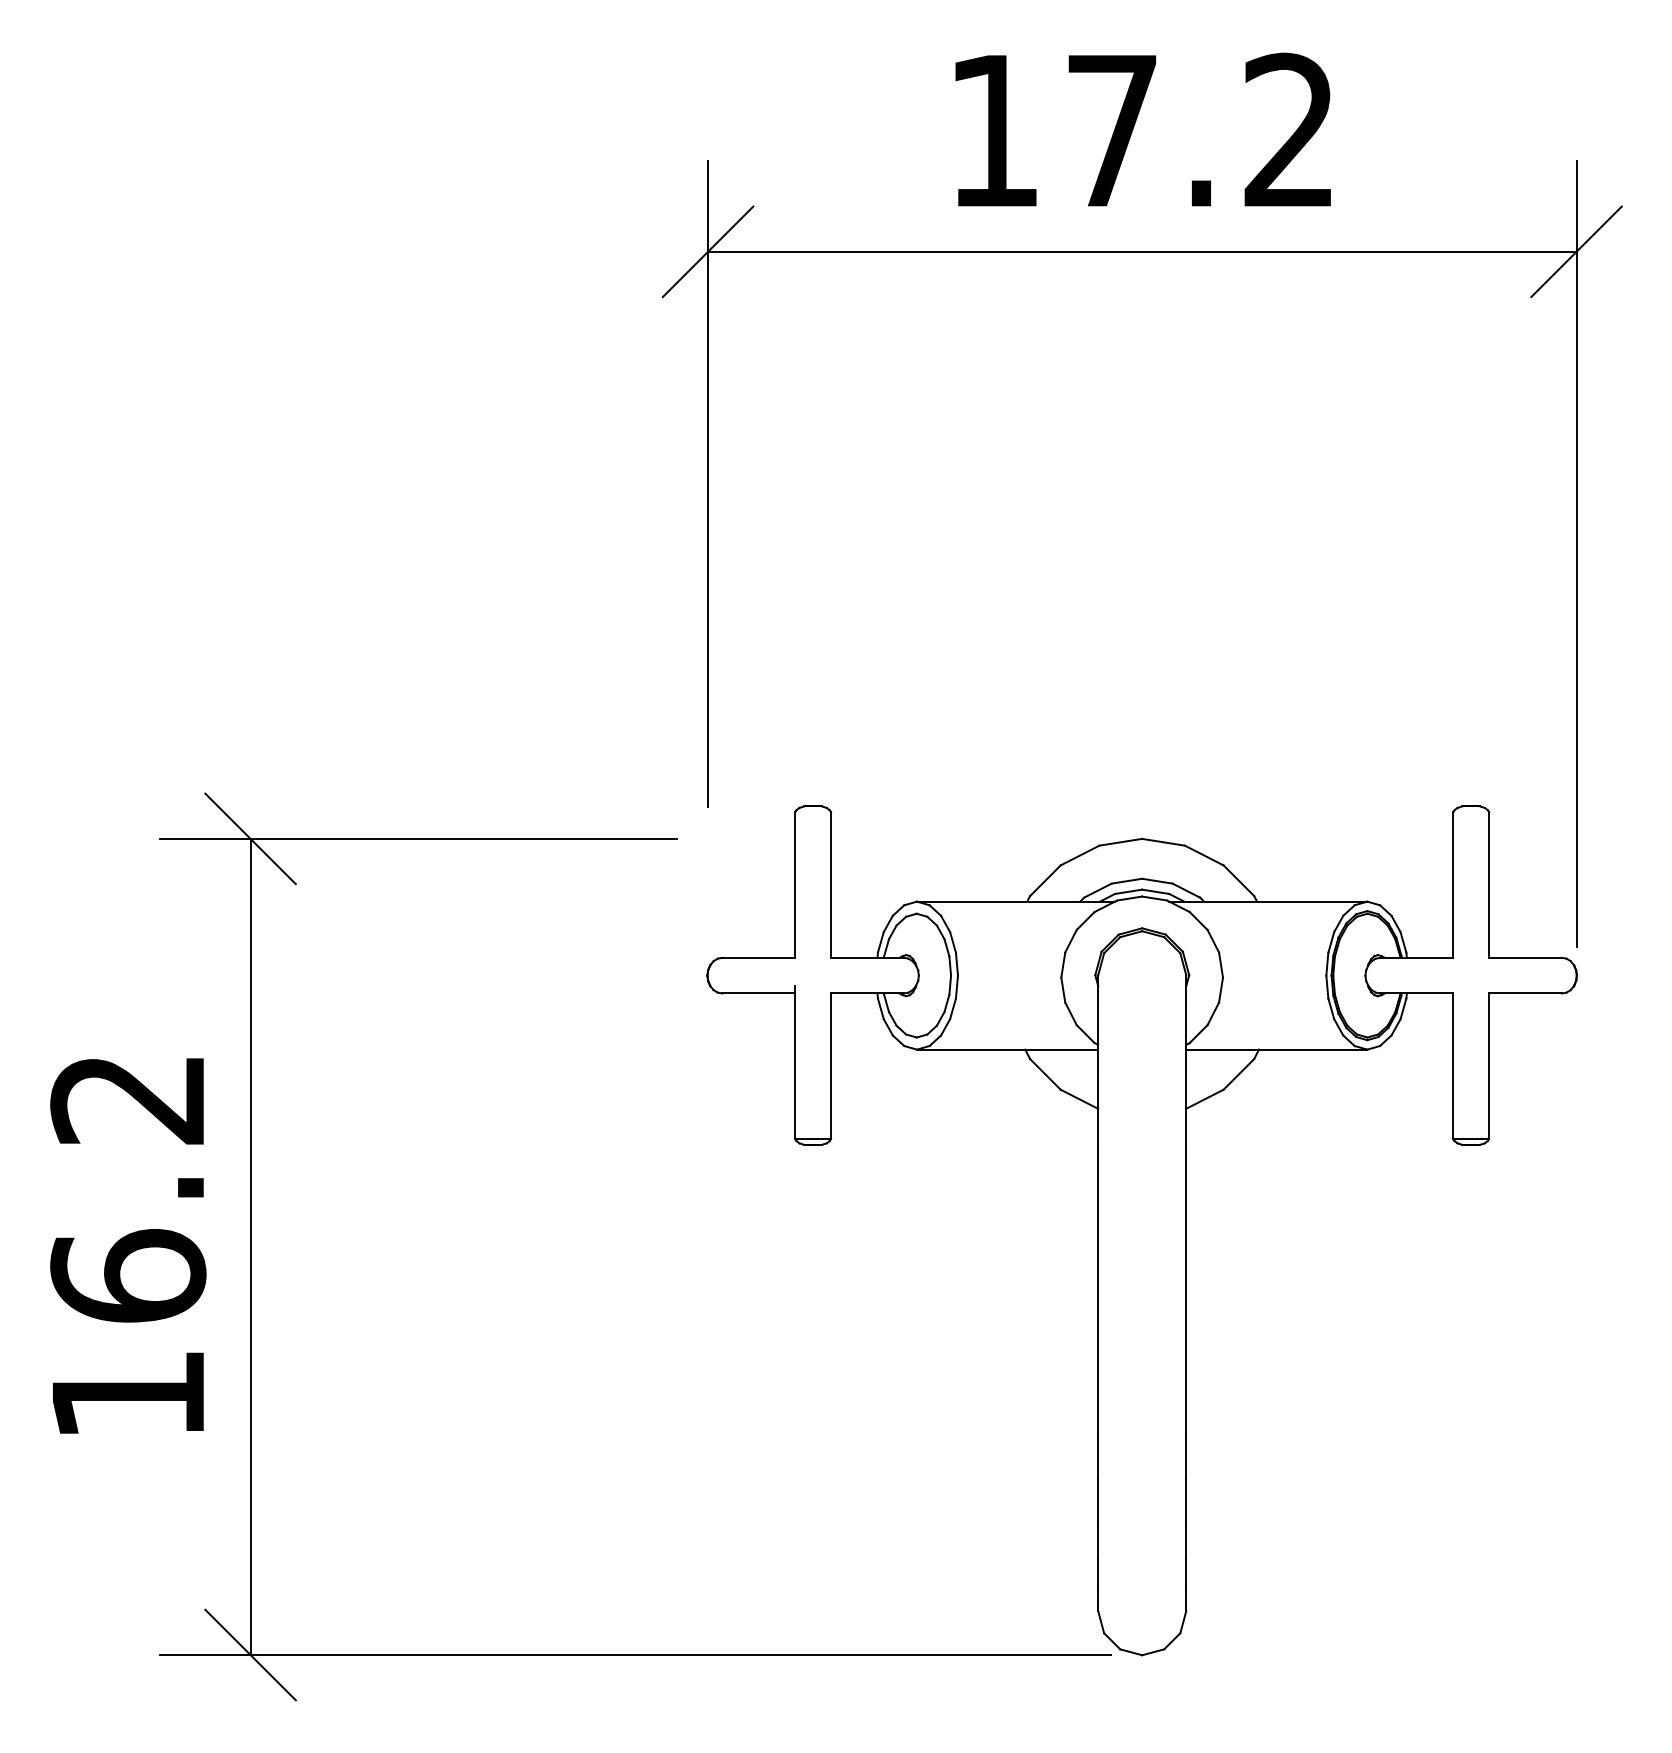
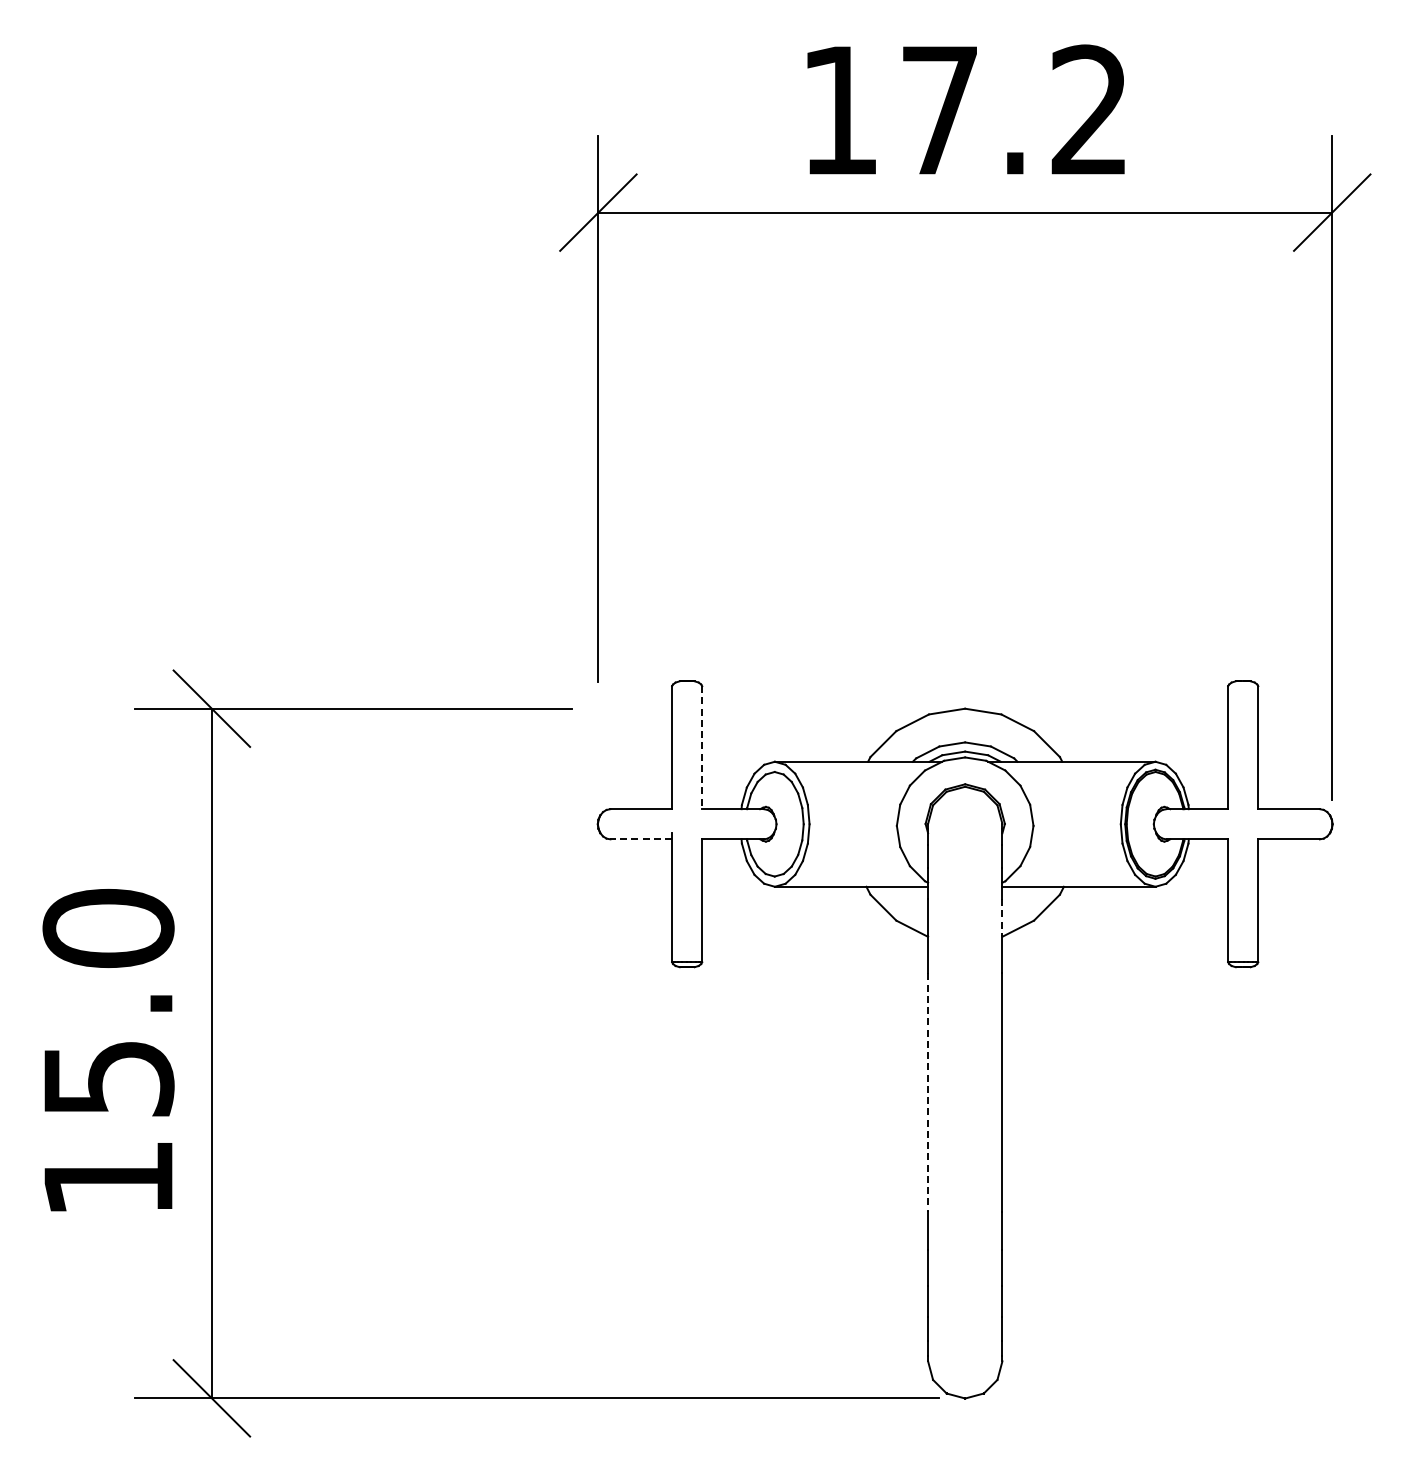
line: (831, 884) -> (702, 747), solid -> dashed
line: (759, 993) -> (641, 839), solid -> dashed
line: (1186, 1085) -> (1002, 917), solid -> dashed
text: (128, 1186) -> (108, 1002), 16.2 -> 15.0
line: (1098, 1294) -> (928, 1093), solid -> dashed

